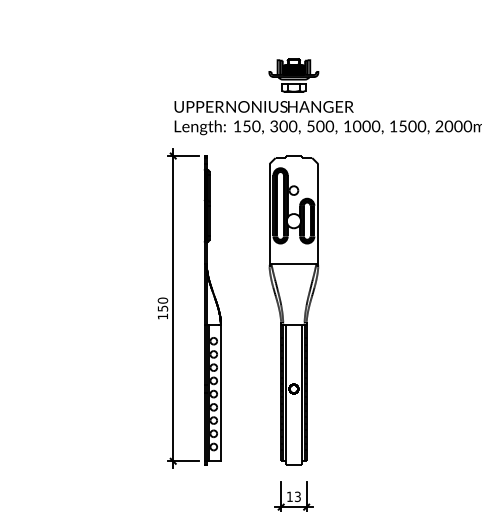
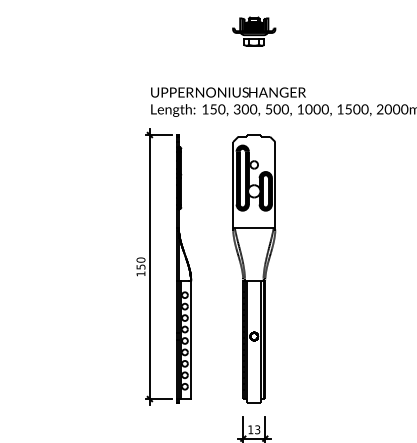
part: (293, 75) -> (253, 31), moved

